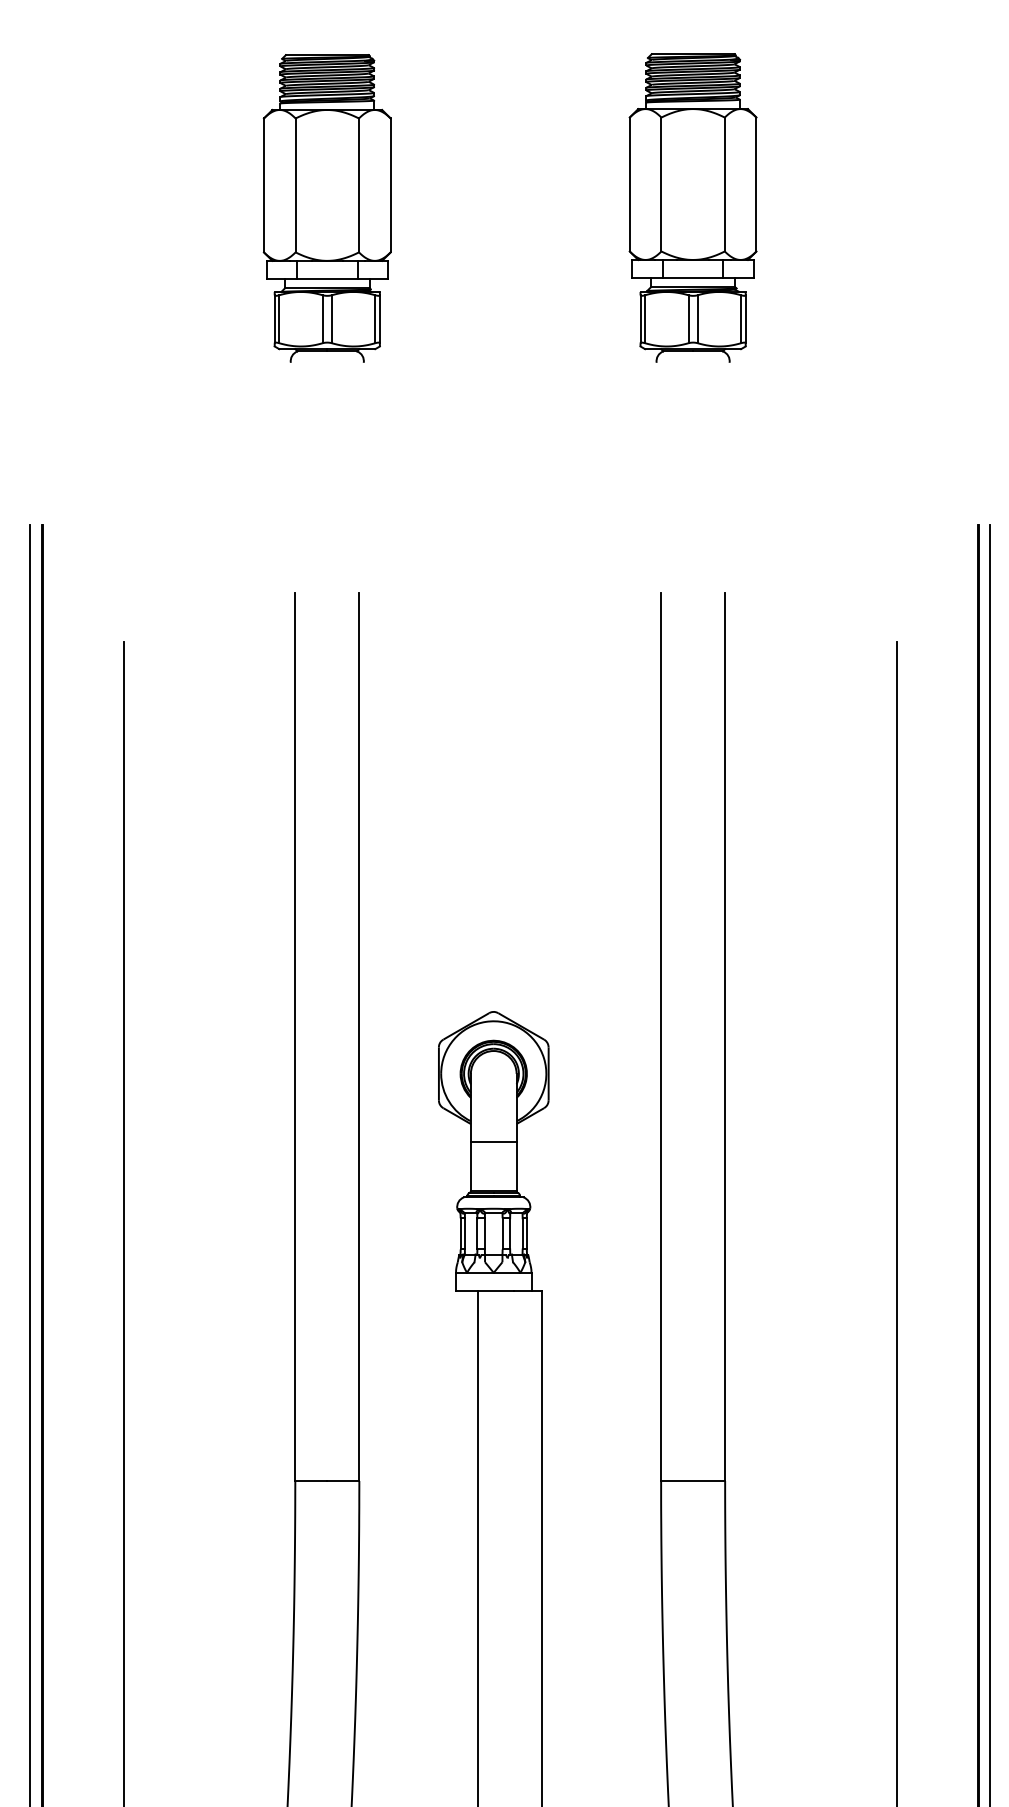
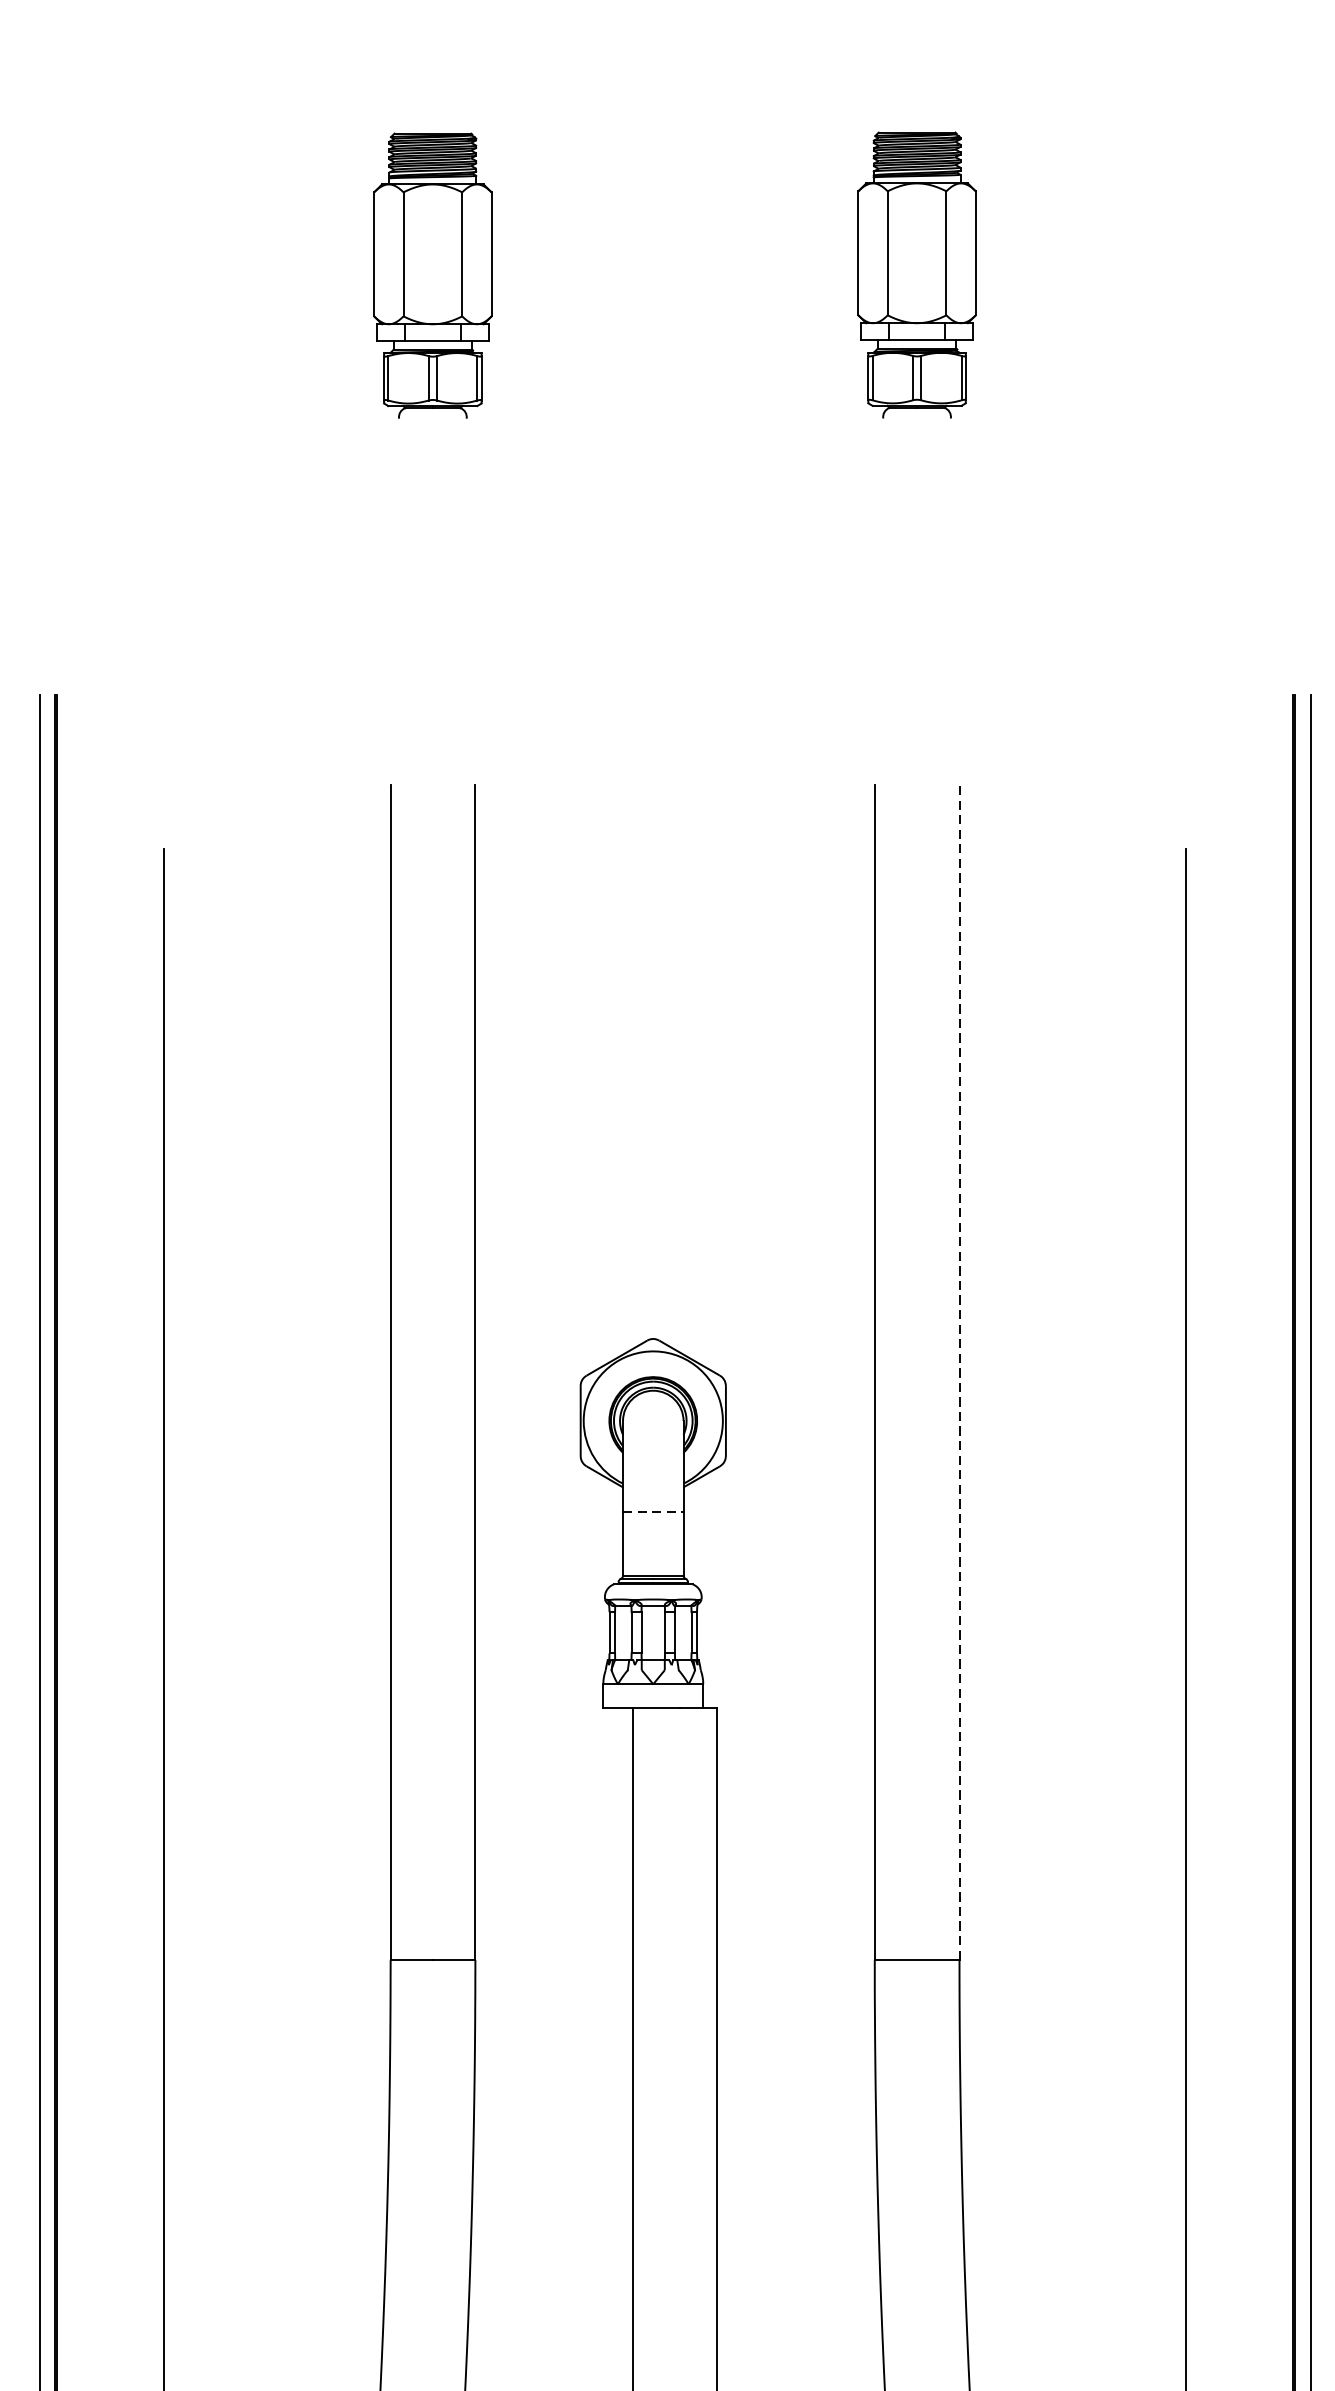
part: (692, 207) -> (916, 274), size x0.7
part: (326, 208) -> (431, 275), size x0.7
line: (725, 1037) -> (959, 1372), solid -> dashed
line: (493, 1142) -> (652, 1511), solid -> dashed

